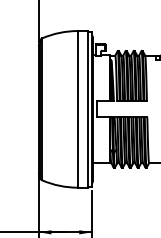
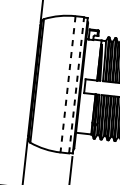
line: (87, 108) -> (76, 84), solid -> dashed
line: (77, 109) -> (67, 84), solid -> dashed

